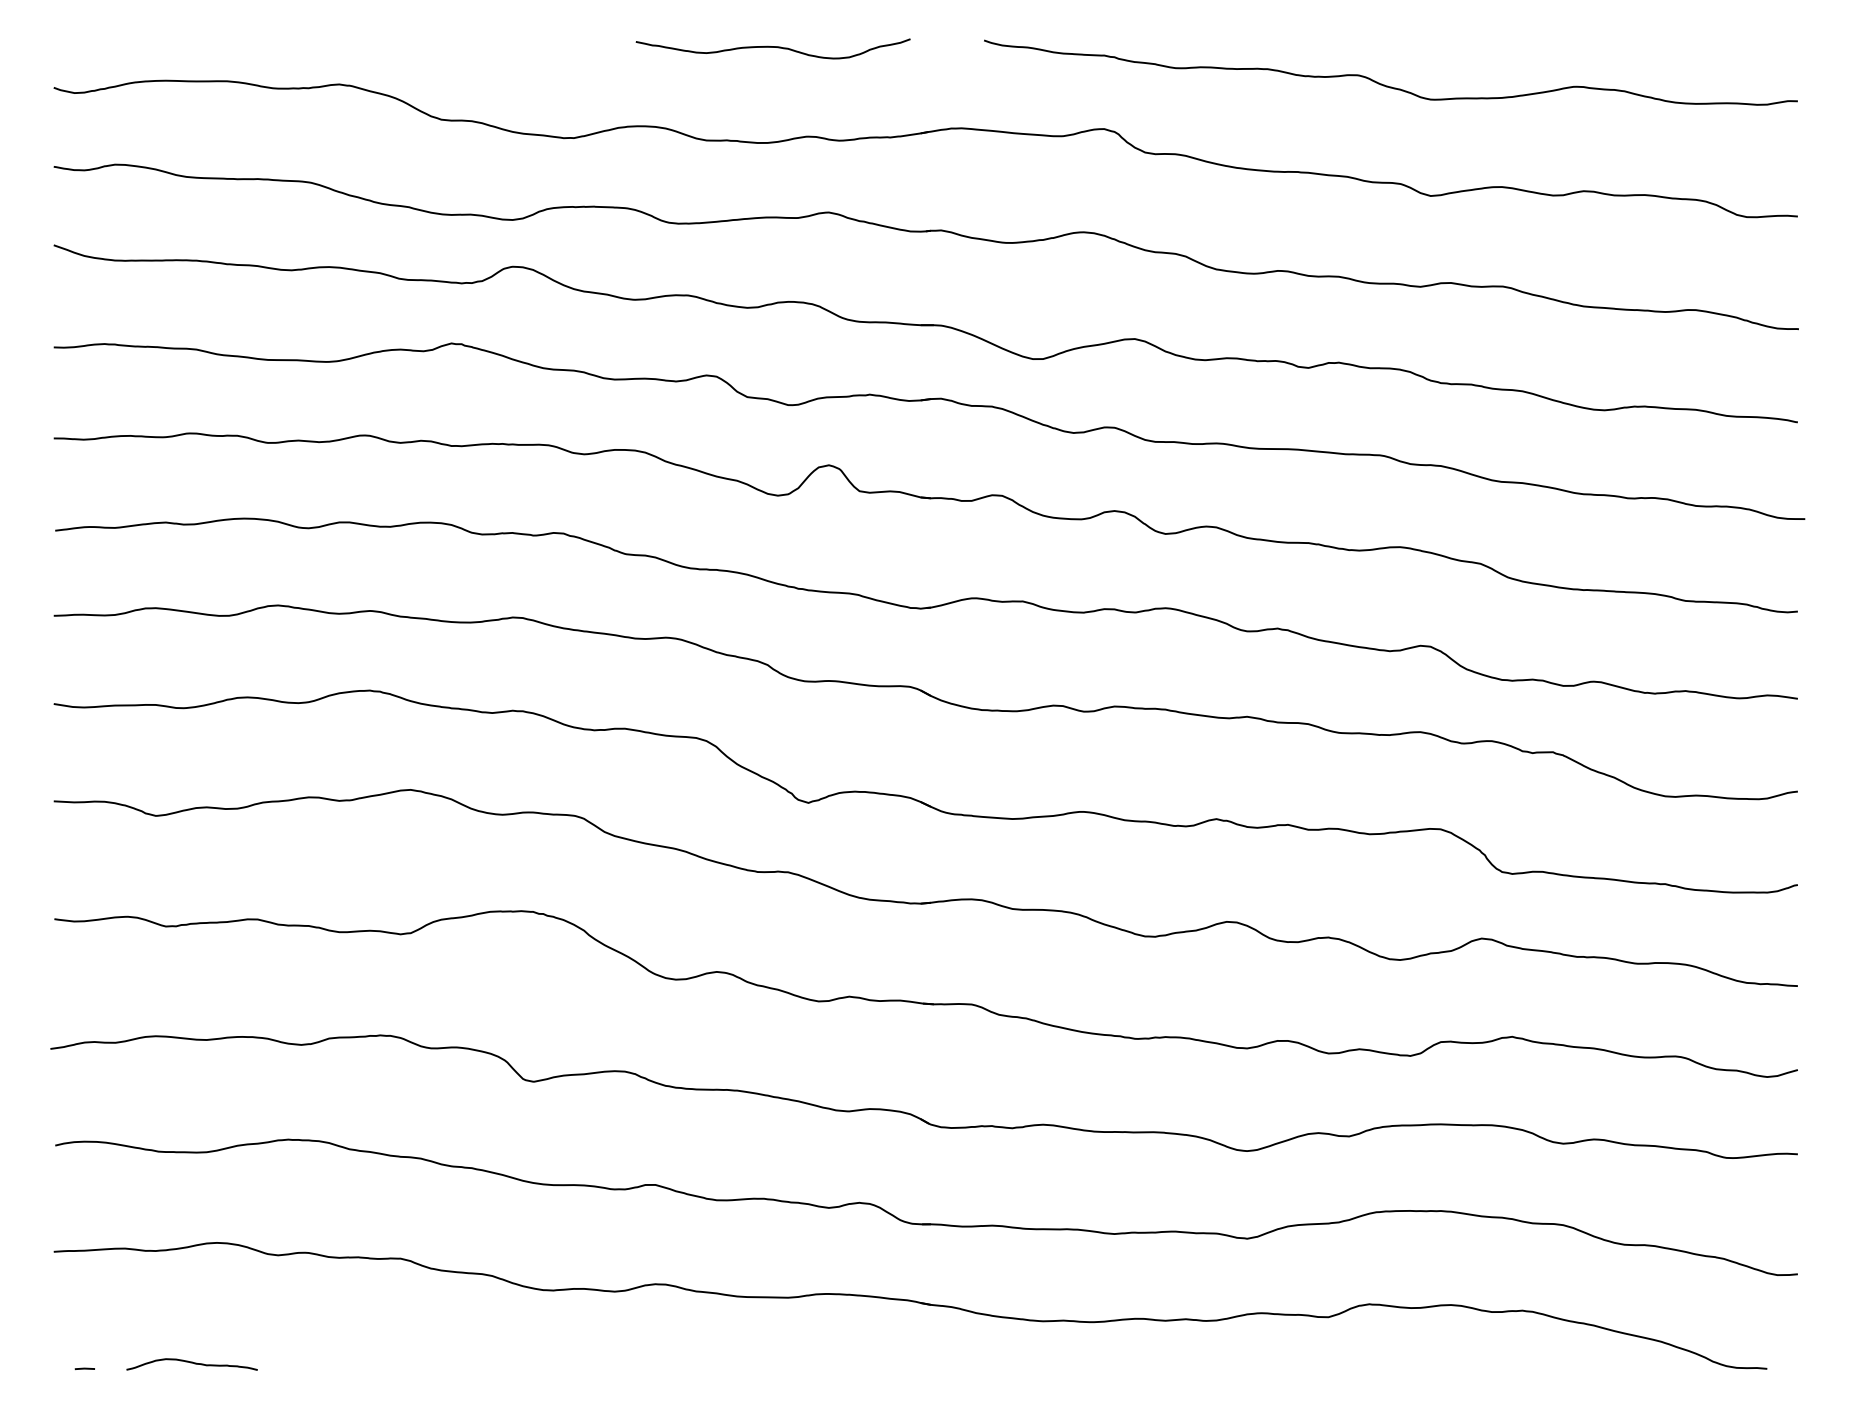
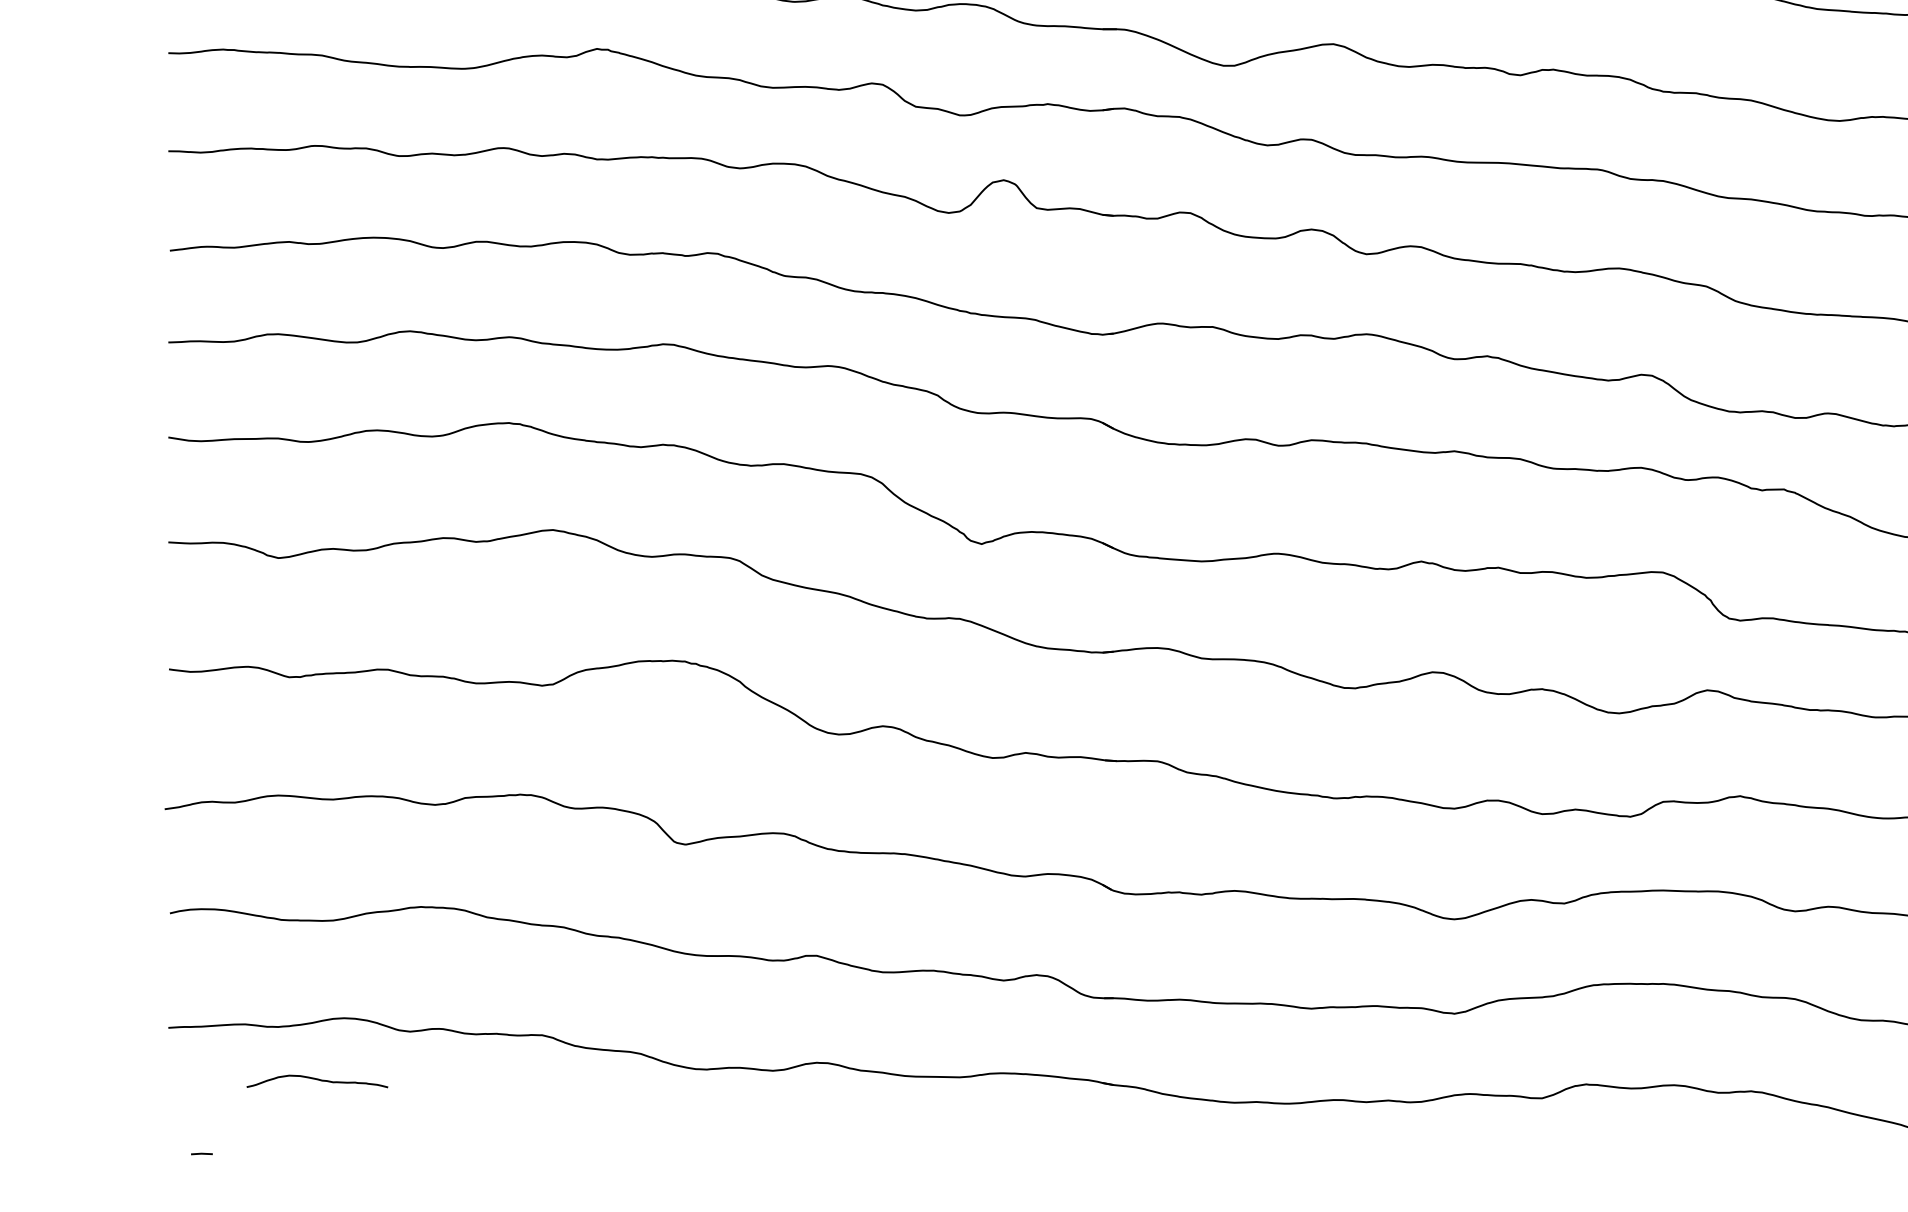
curve: (191, 1363) -> (316, 1080), moved

